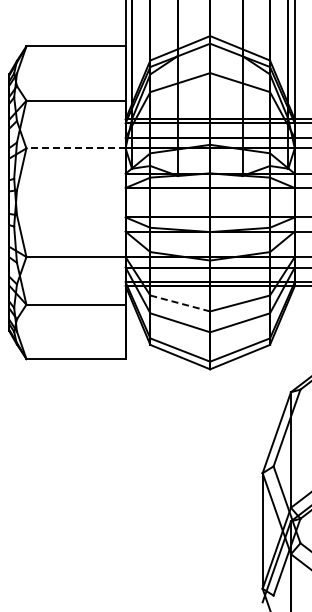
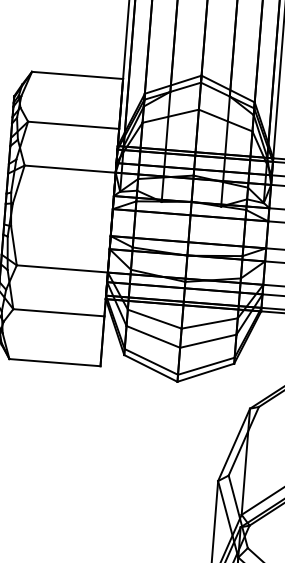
line: (76, 148) -> (70, 169), dashed -> solid
line: (180, 303) -> (154, 319), dashed -> solid

